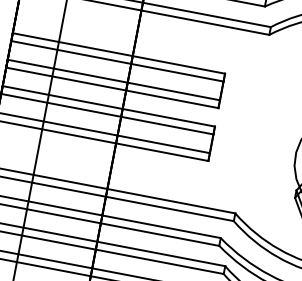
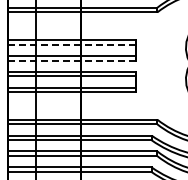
line: (117, 61) -> (72, 44), solid -> dashed
line: (112, 87) -> (72, 60), solid -> dashed

